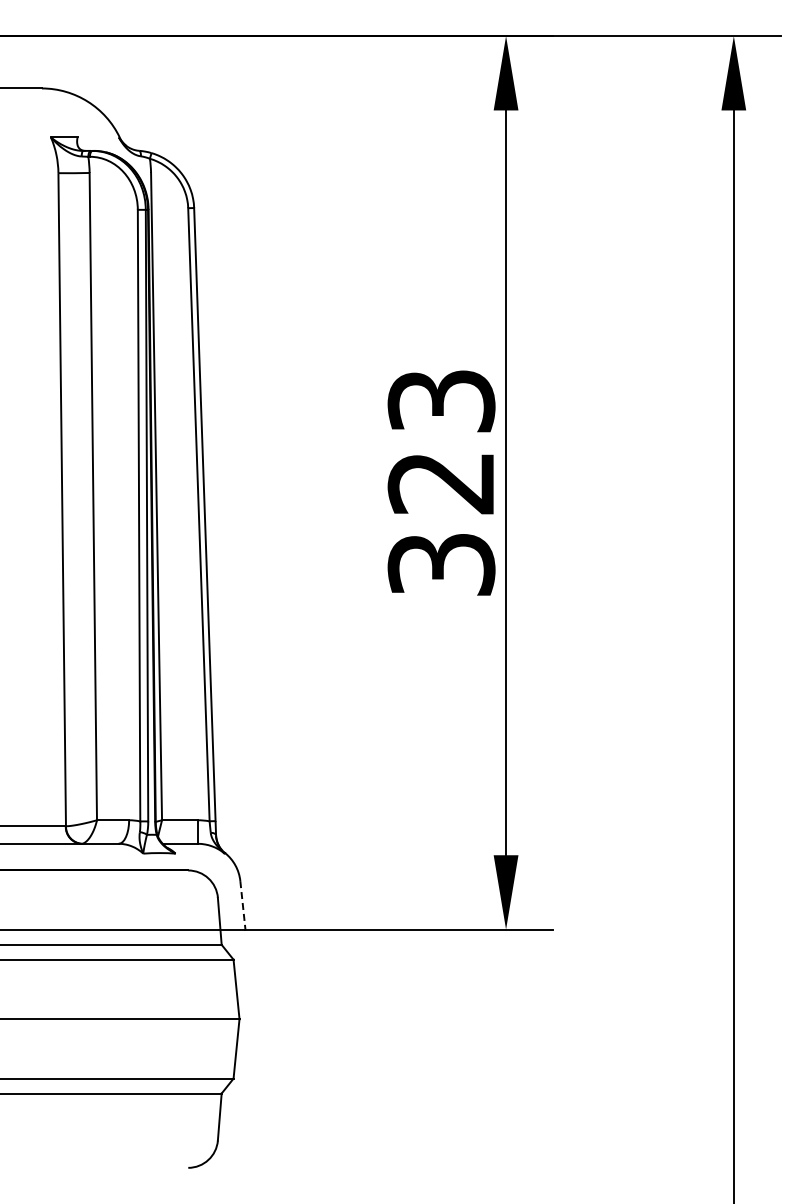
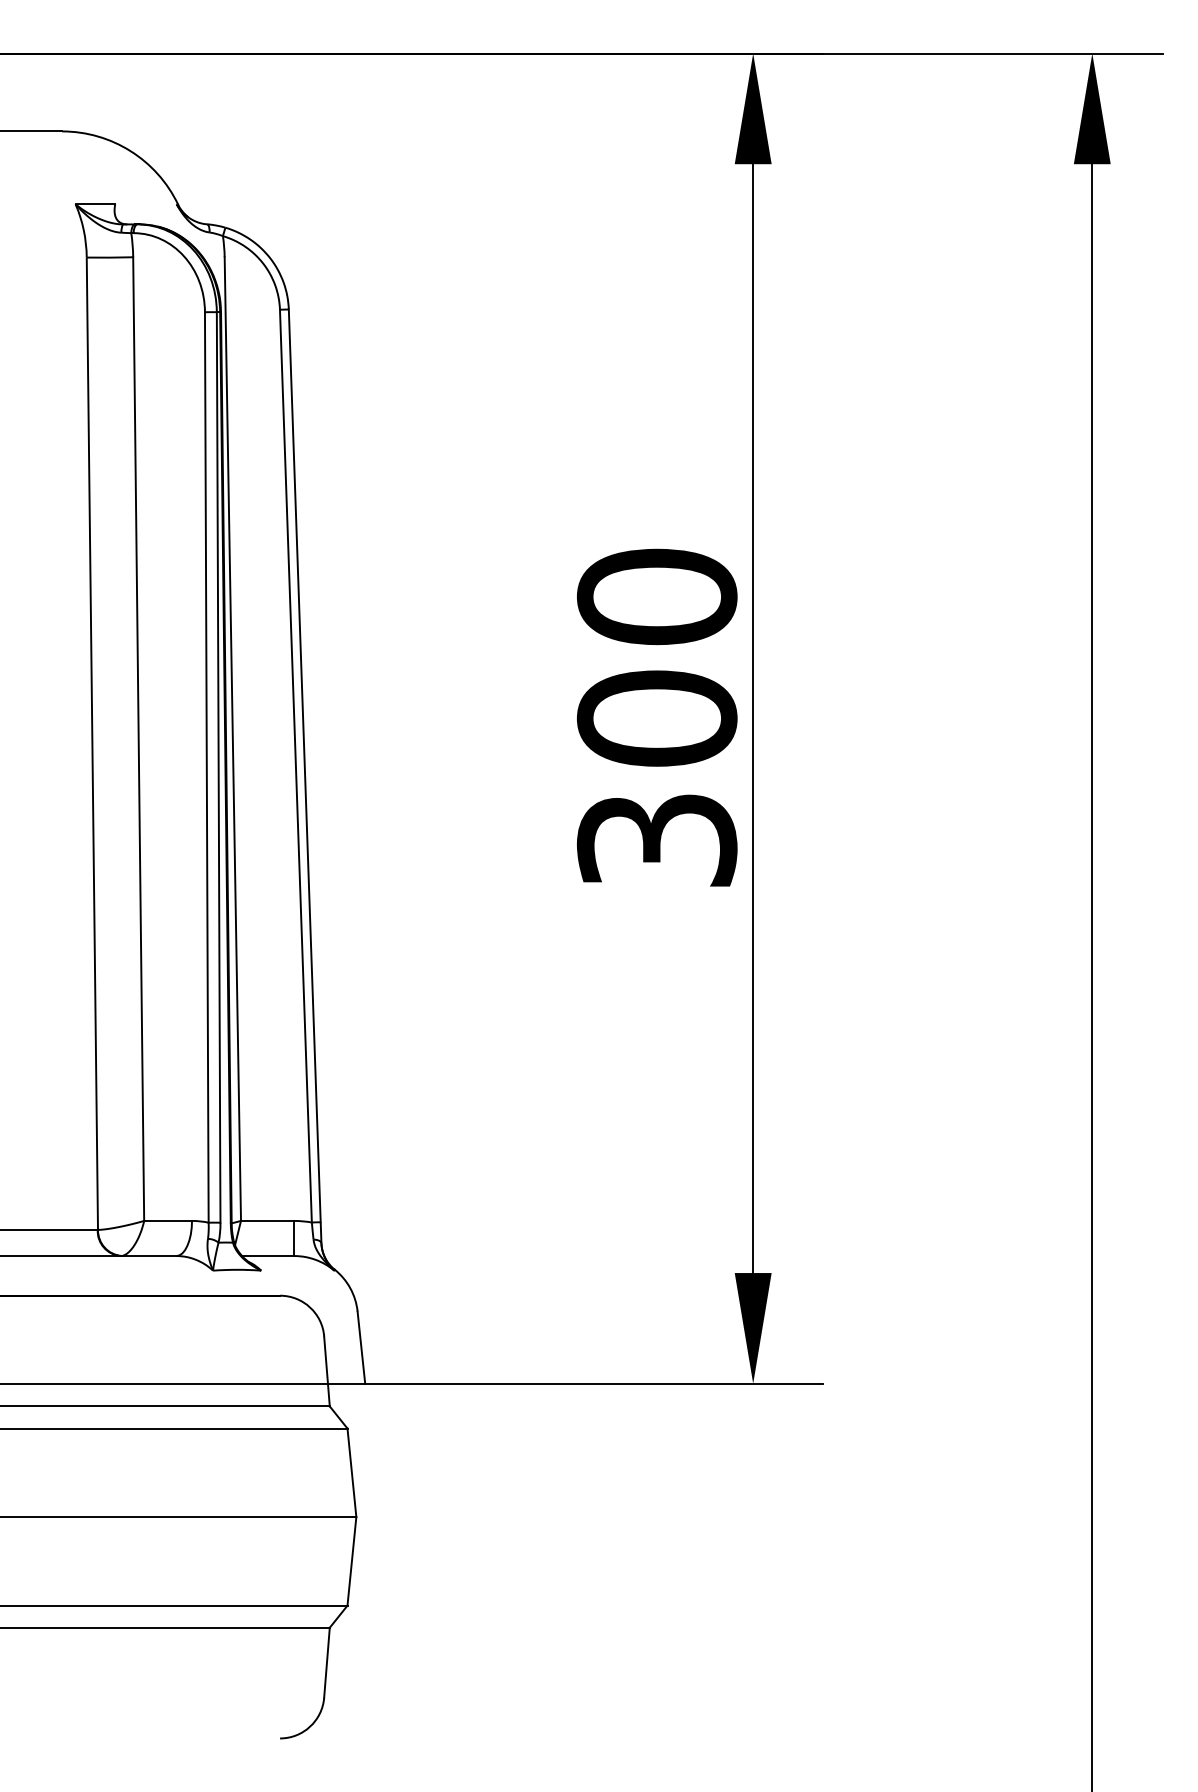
text: (441, 441) -> (657, 657), 323 -> 300
line: (242, 905) -> (360, 1347), dashed -> solid

